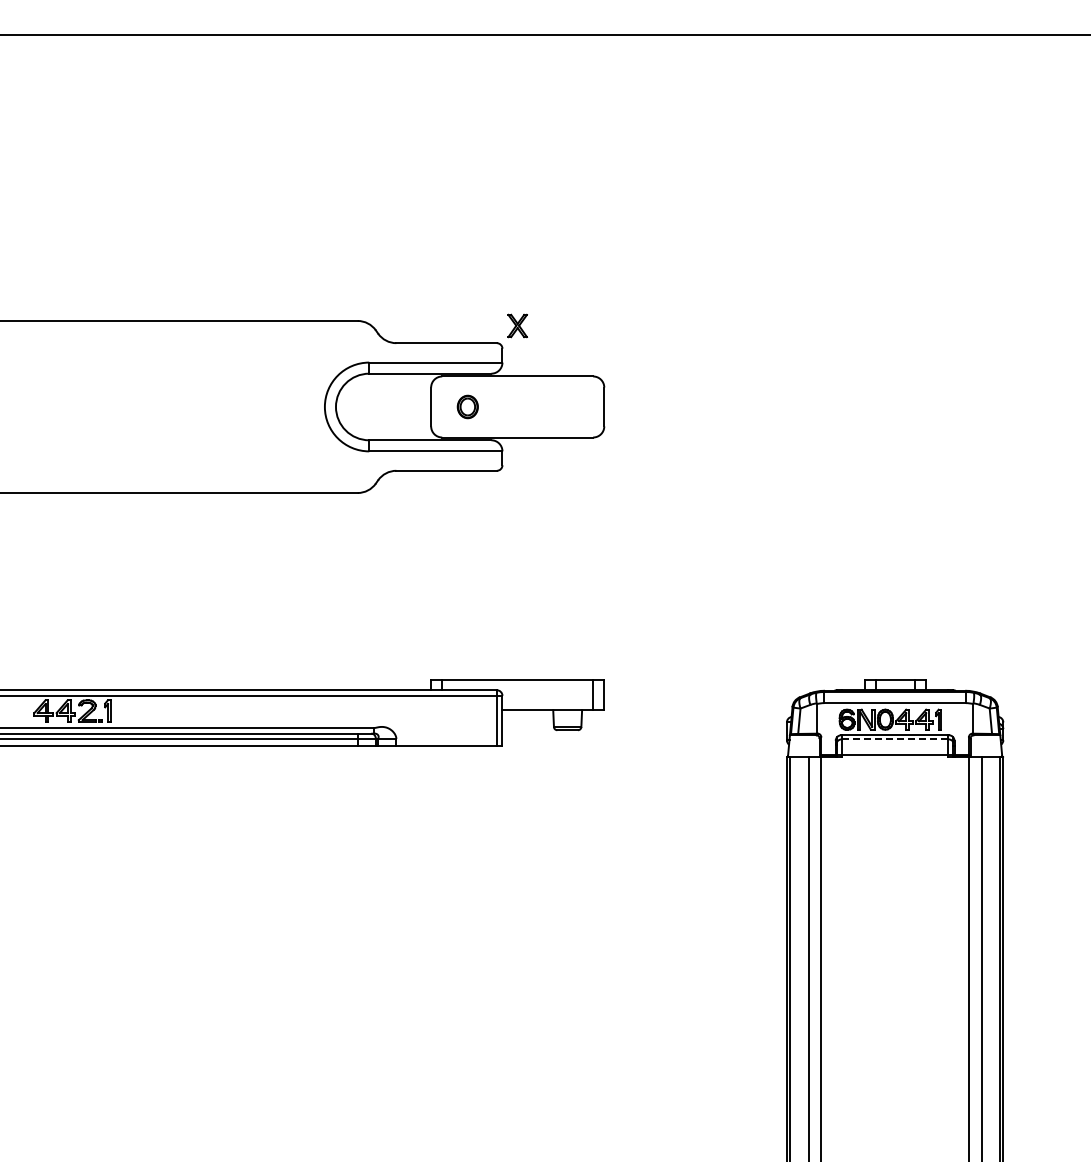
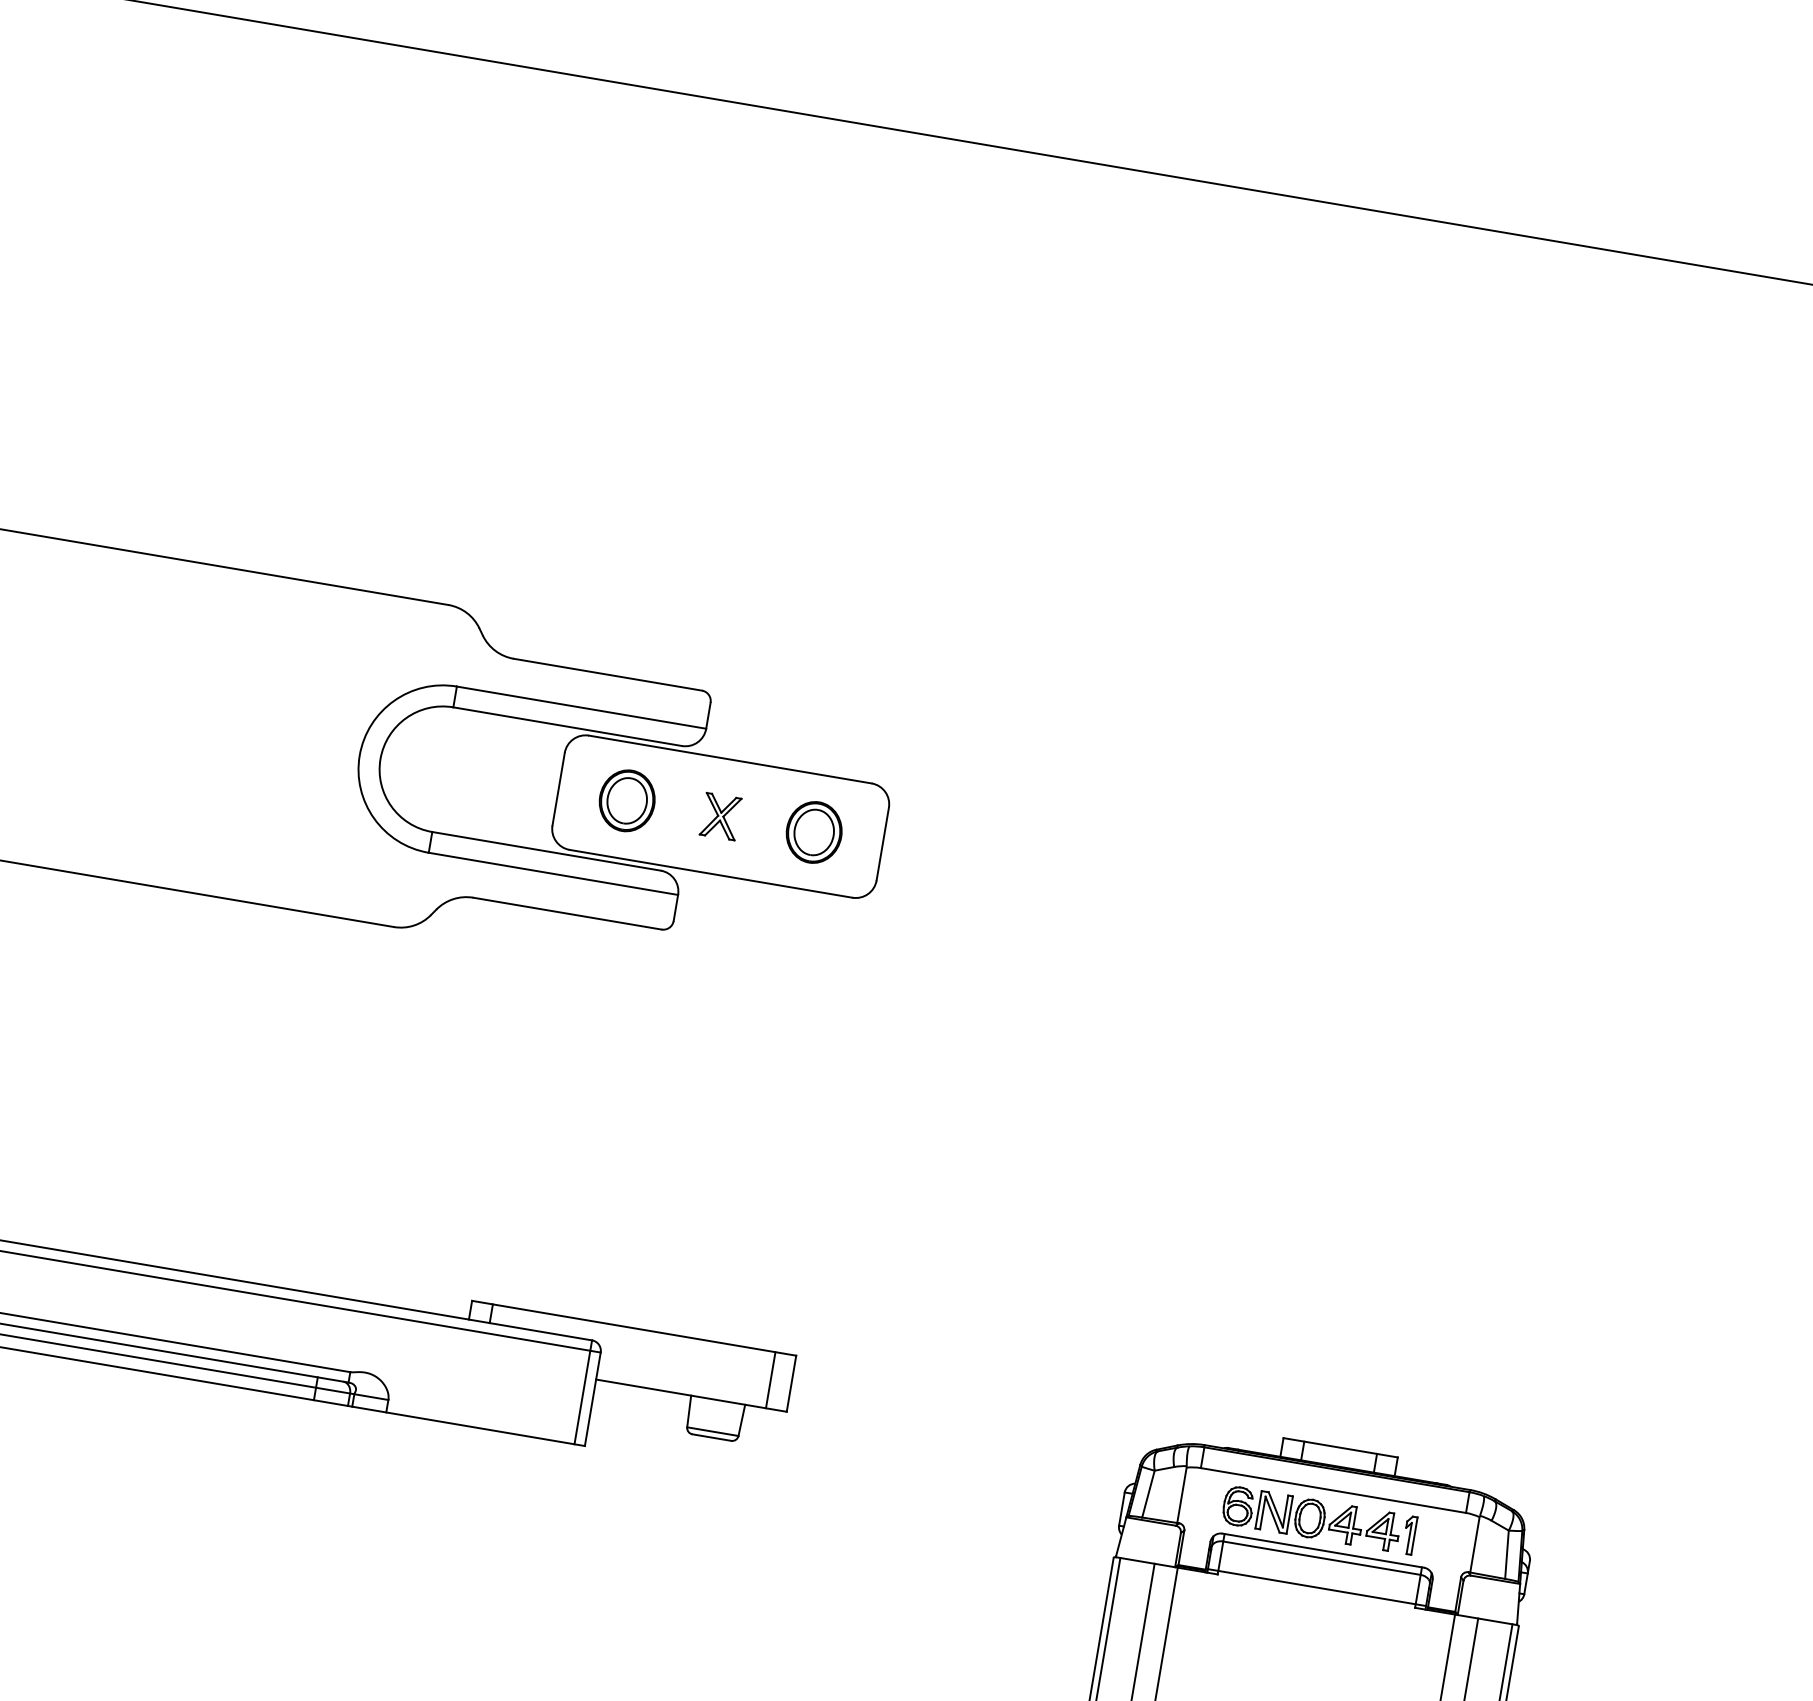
part: (517, 325) -> (720, 815), moved
part: (467, 406) -> (626, 799), size x1.43
part: (567, 406) -> (814, 831), added
line: (895, 739) -> (1322, 1558), dashed -> solid

